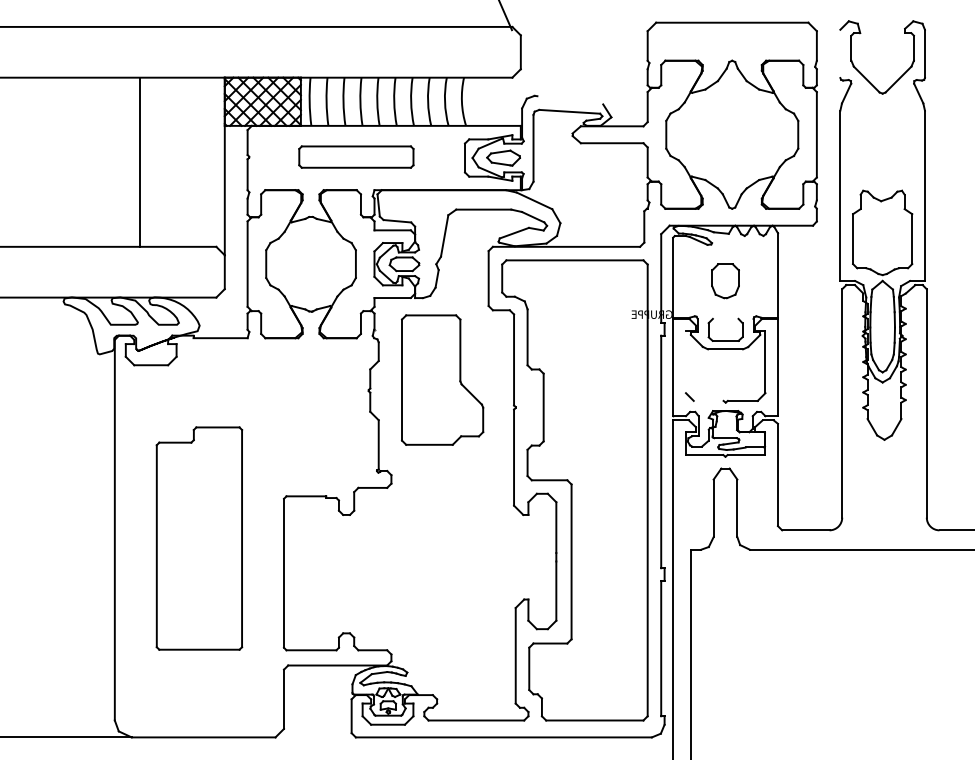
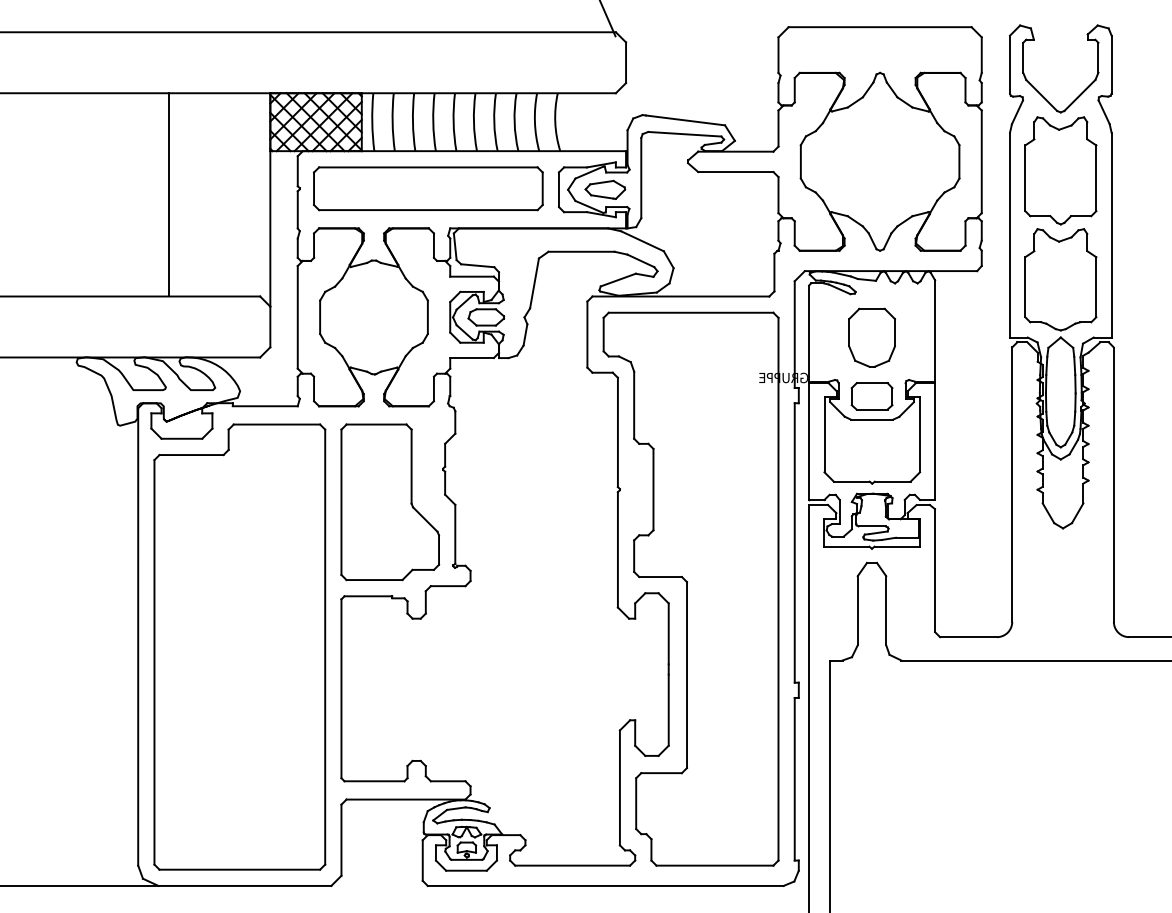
line: (840, 53) -> (1010, 64), added
line: (570, 100) -> (685, 120), added
part: (882, 141) -> (1060, 169), added
part: (356, 156) -> (428, 187), size x1.67
part: (725, 281) -> (871, 338), size x1.43
line: (725, 318) -> (871, 382), added
line: (685, 361) -> (823, 434), added
part: (442, 379) -> (390, 501), moved
line: (708, 400) -> (851, 481), added
part: (199, 538) -> (239, 646), size x1.67

